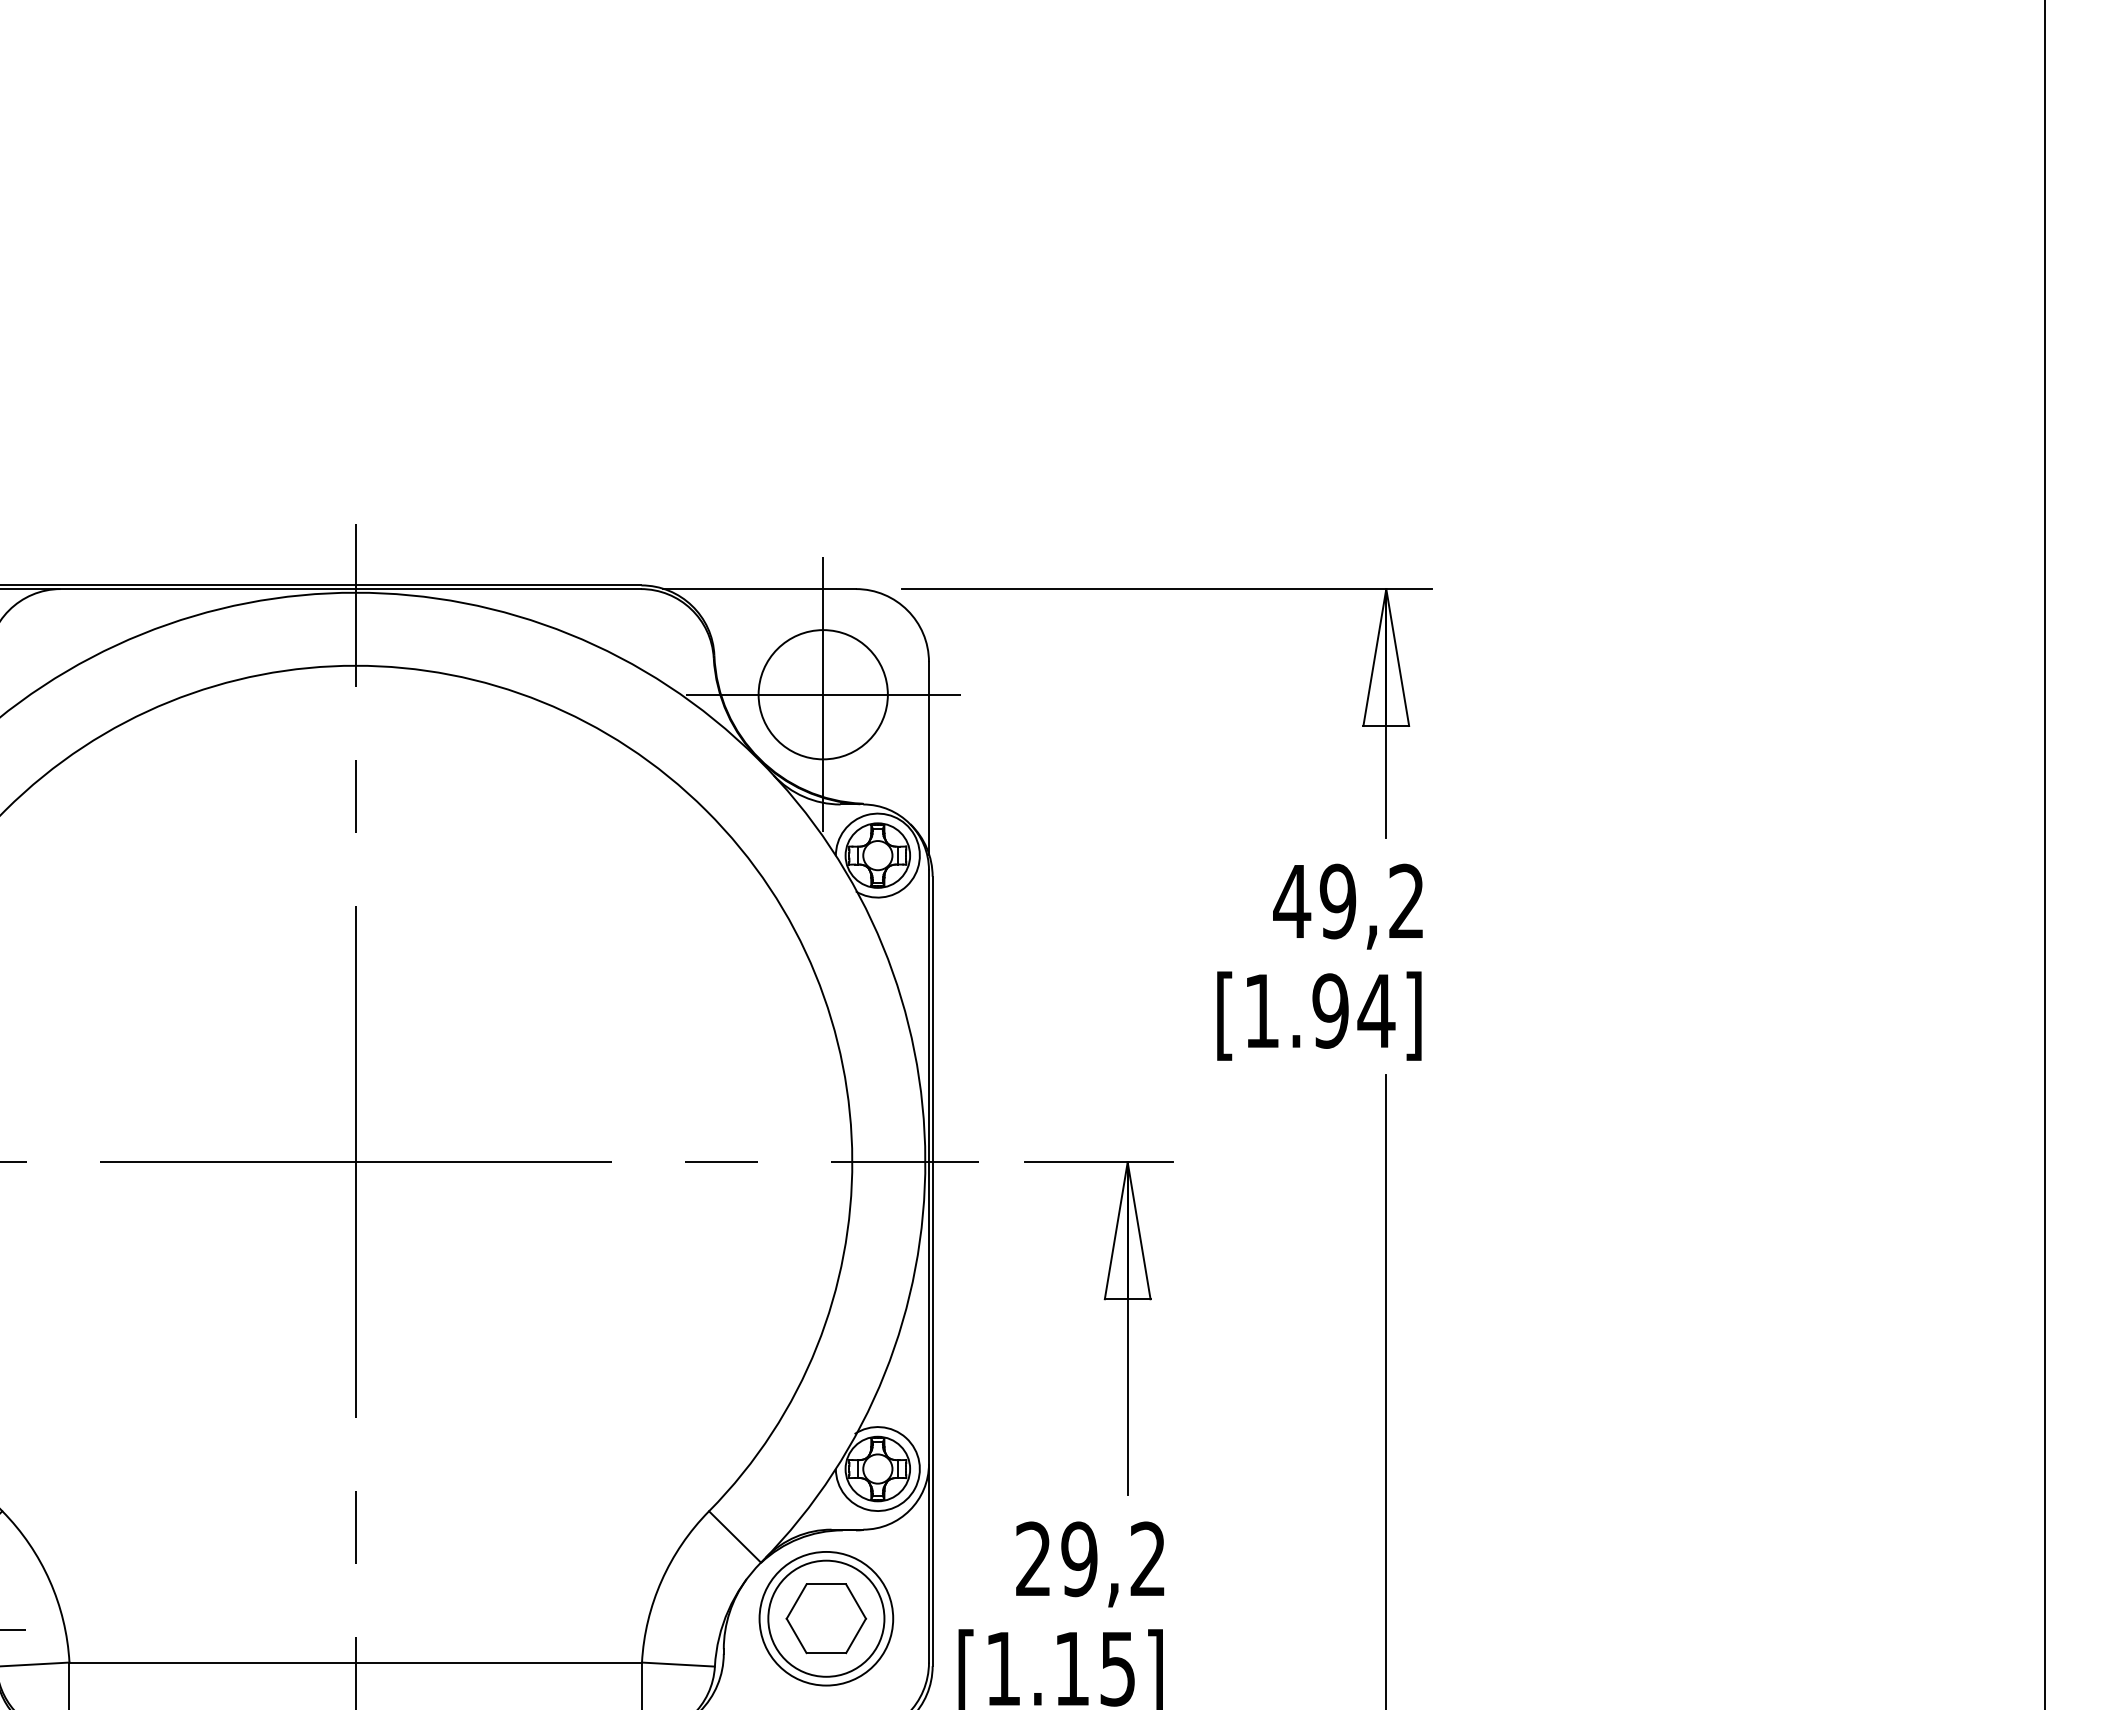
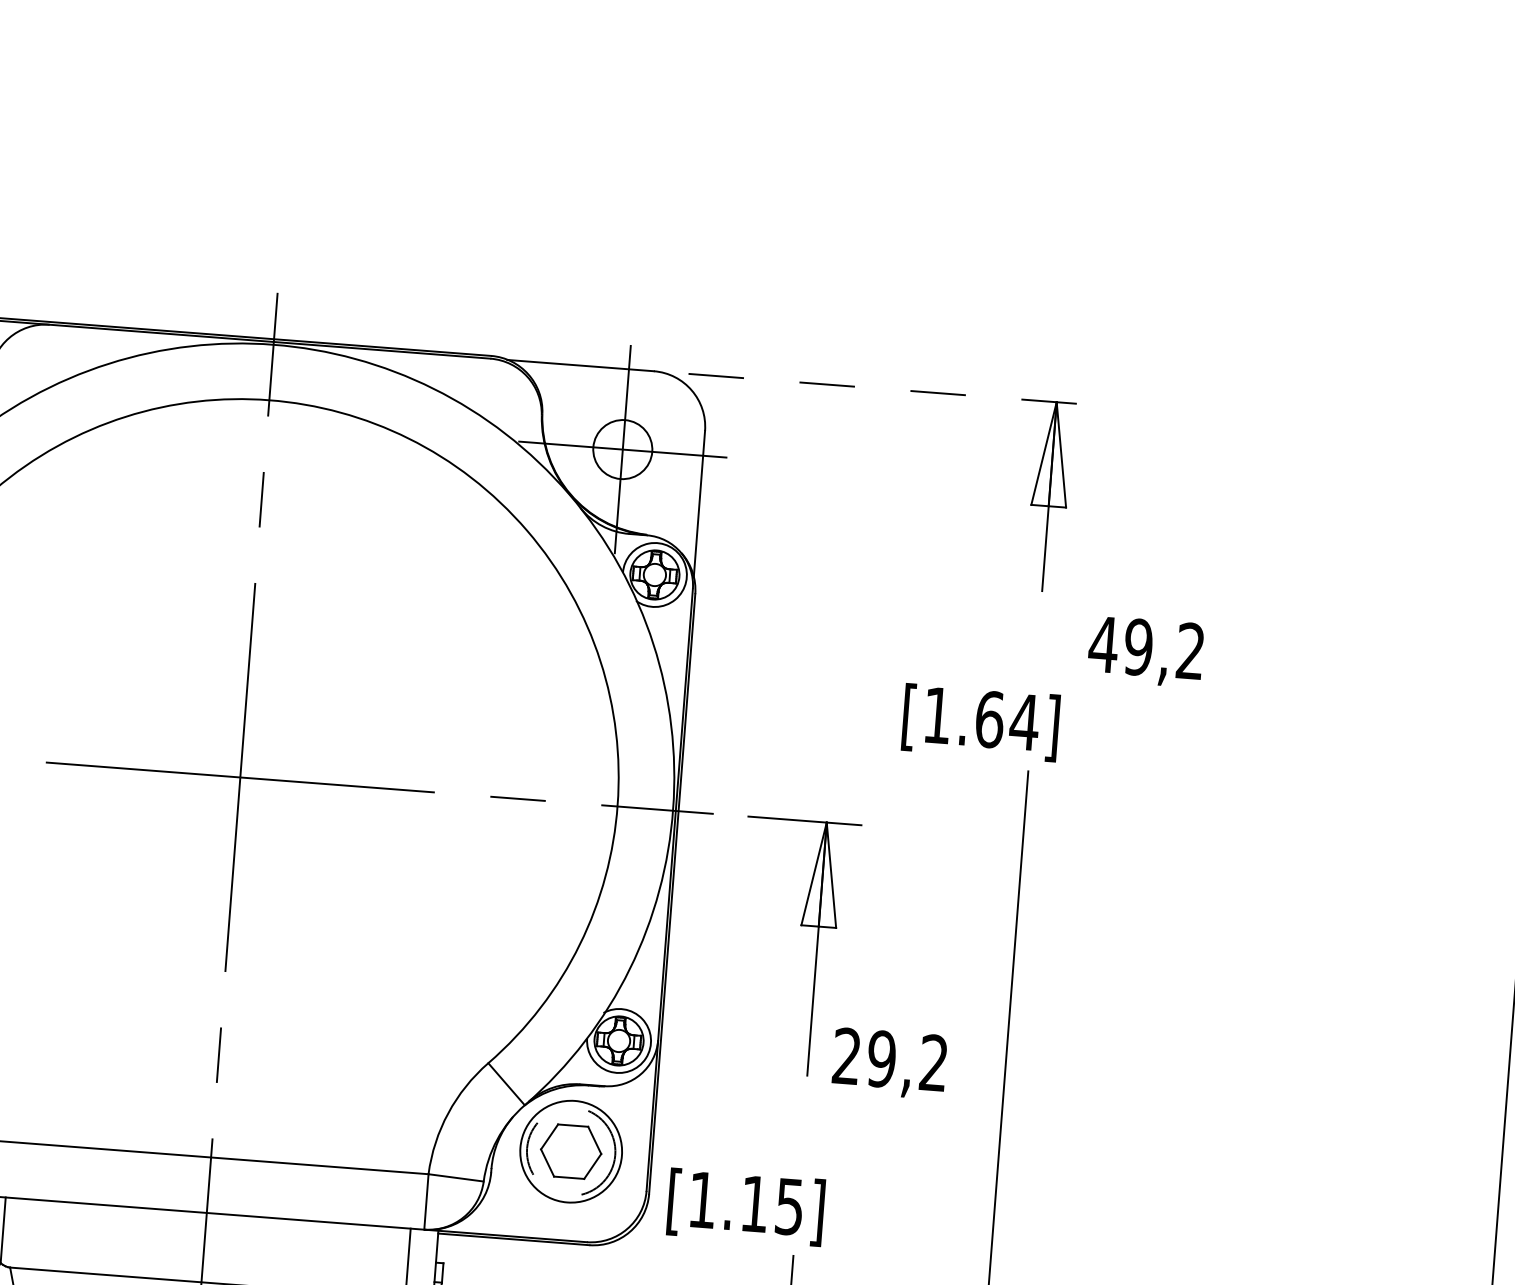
line: (1167, 589) -> (890, 389), solid -> dashed
circle: (822, 694) -> (622, 449), size x0.6
text: (1347, 906) -> (1145, 651), moved
text: (1330, 1010) -> (989, 719), [1.94] -> [1.64]
text: (1090, 1564) -> (889, 1063), moved
circle: (826, 1618) -> (571, 1151), solid -> dashed

